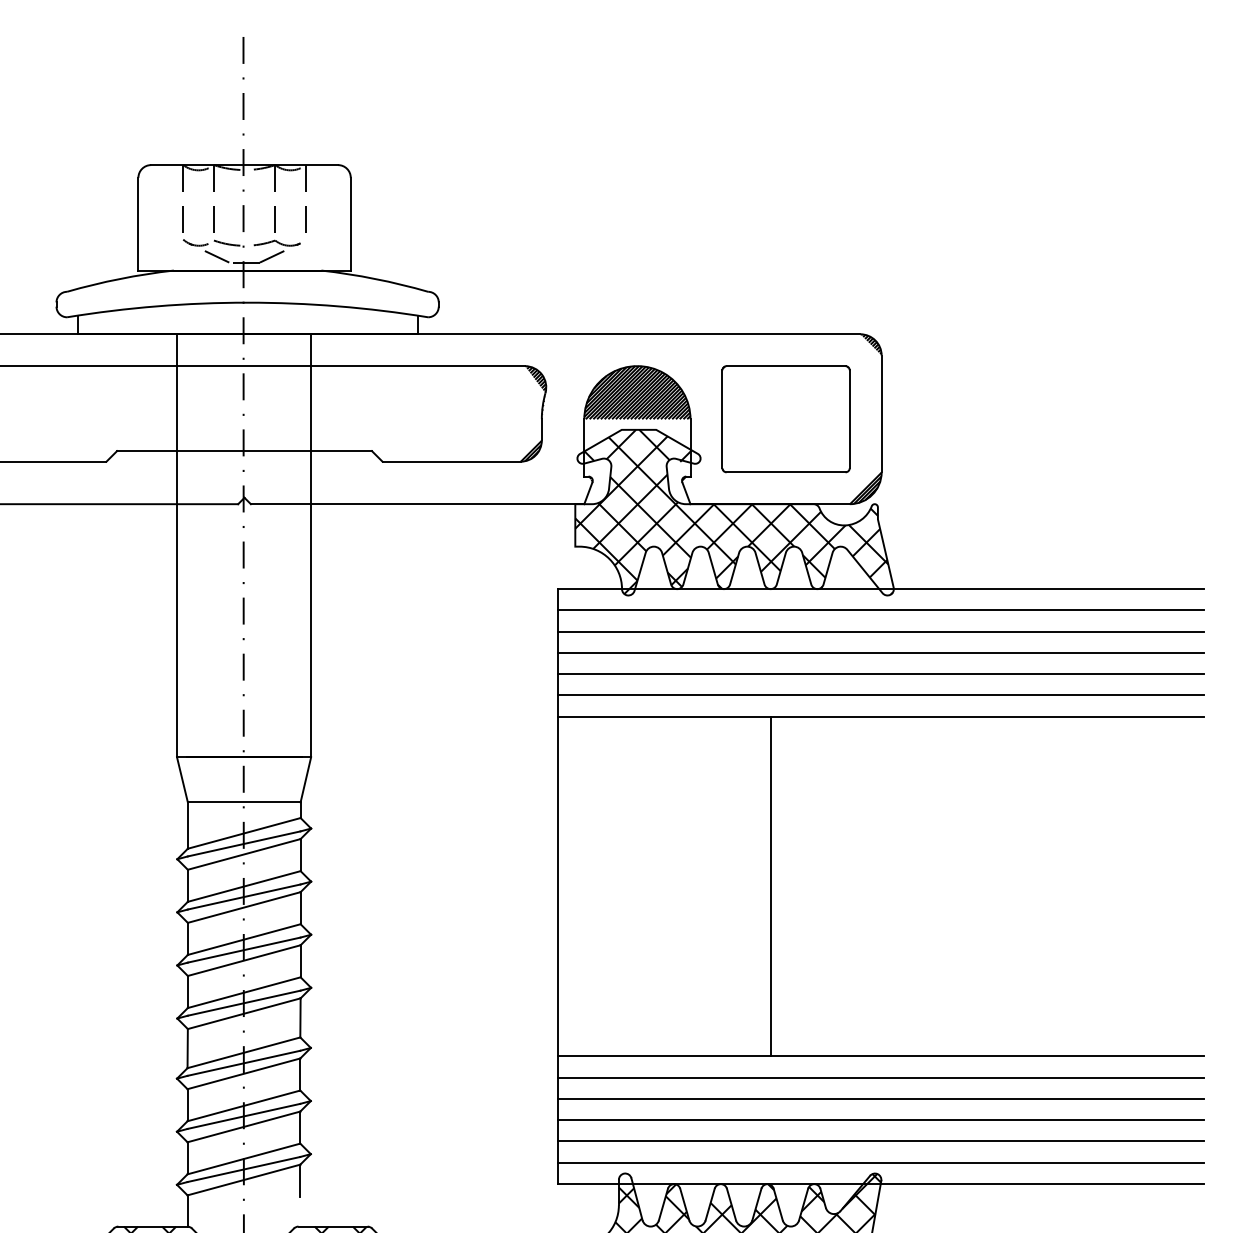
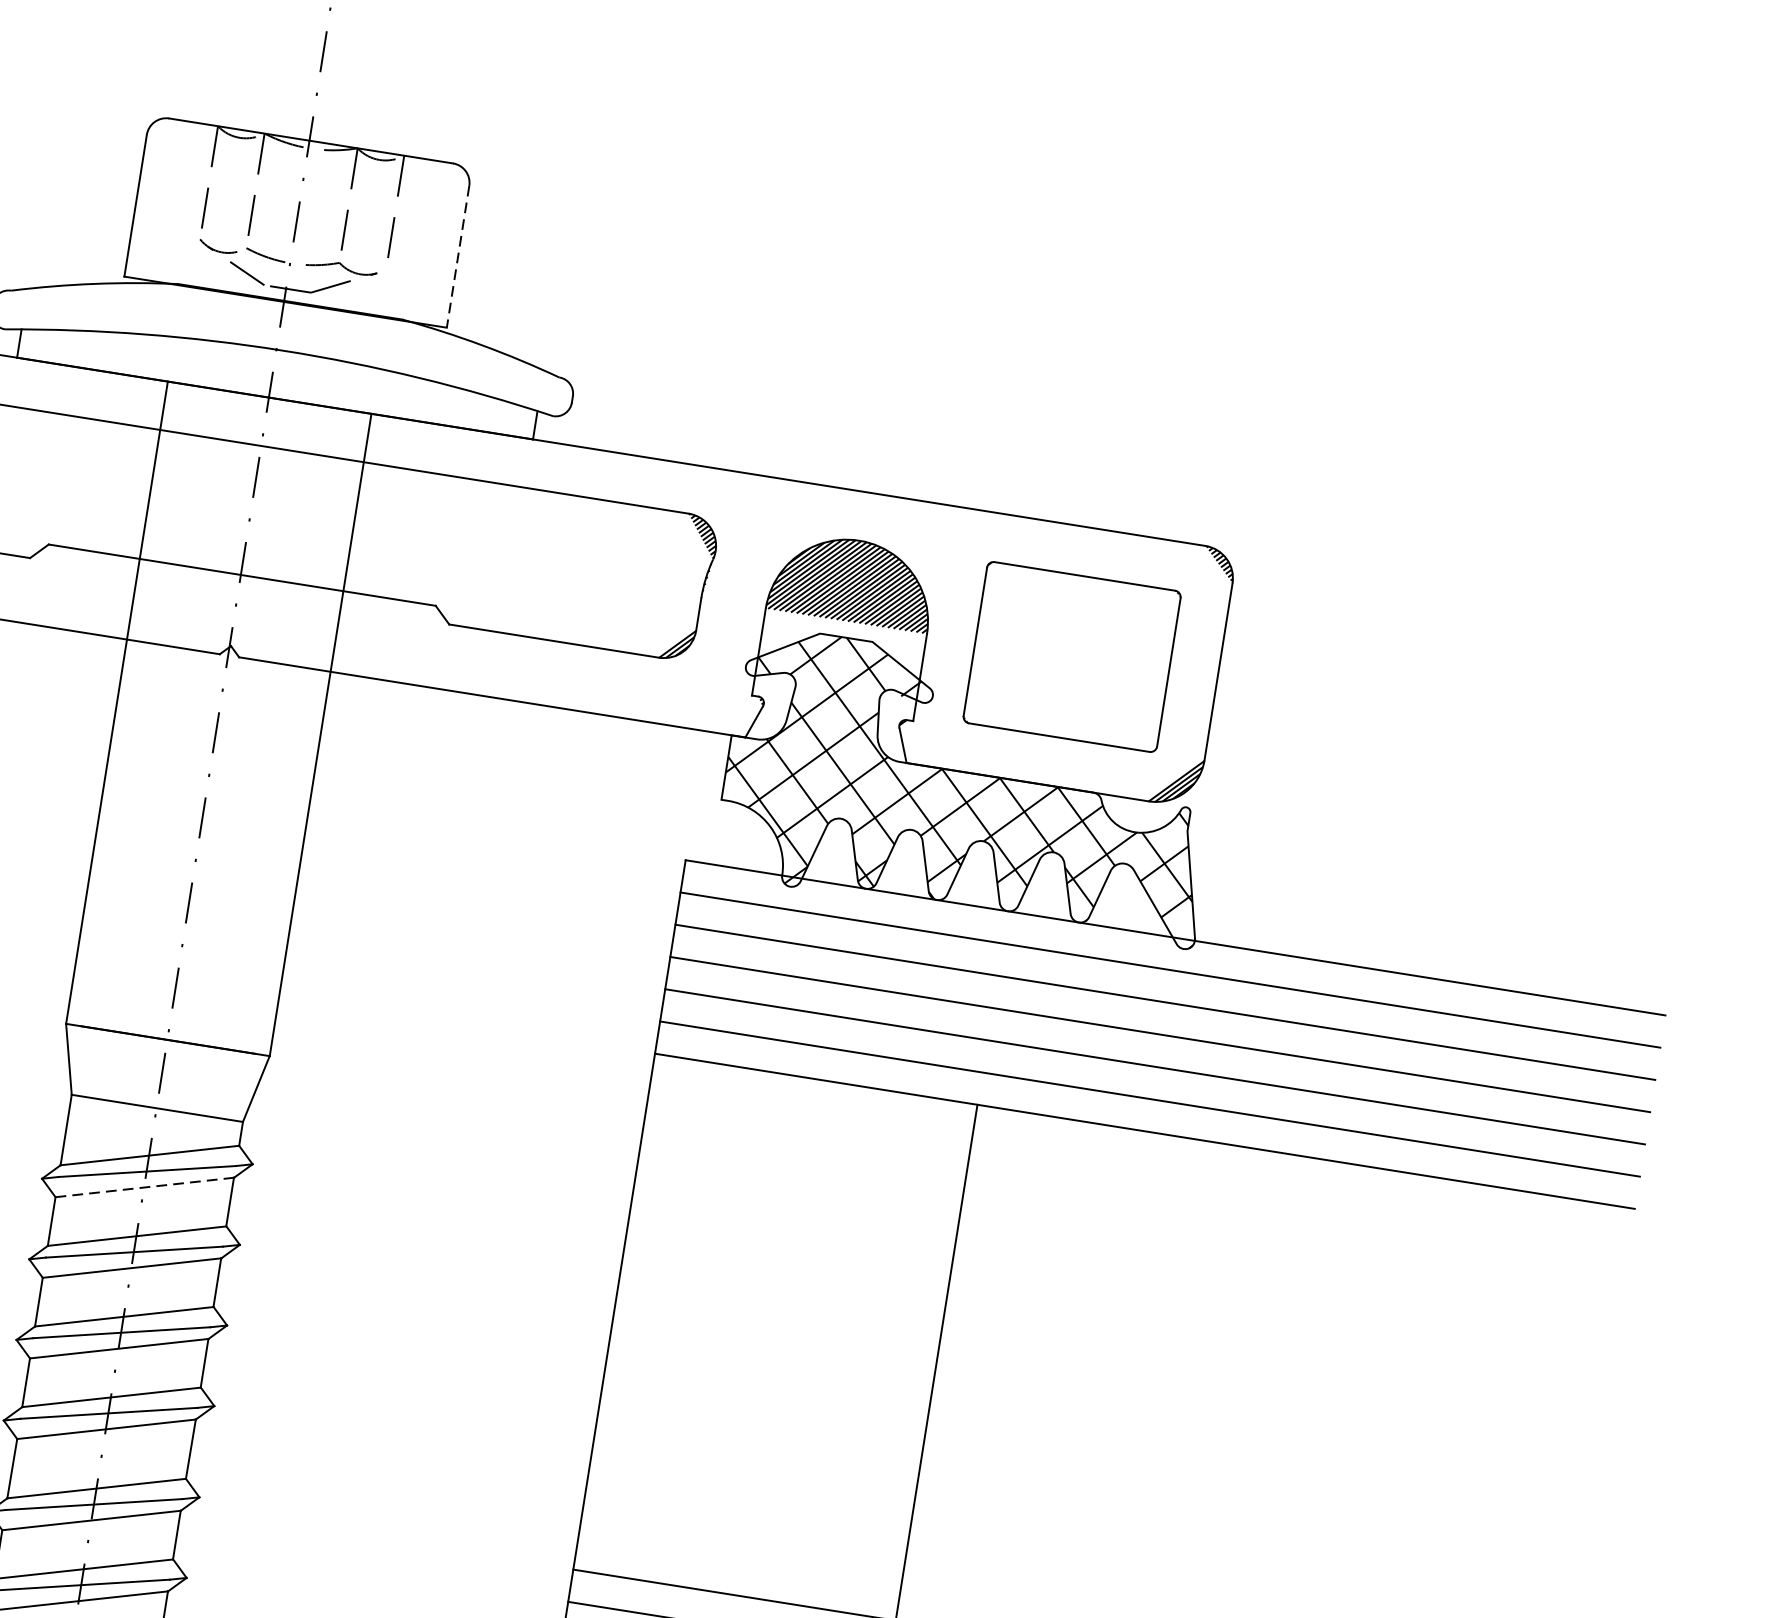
line: (350, 224) -> (457, 256), solid -> dashed
line: (244, 854) -> (145, 1187), solid -> dashed

